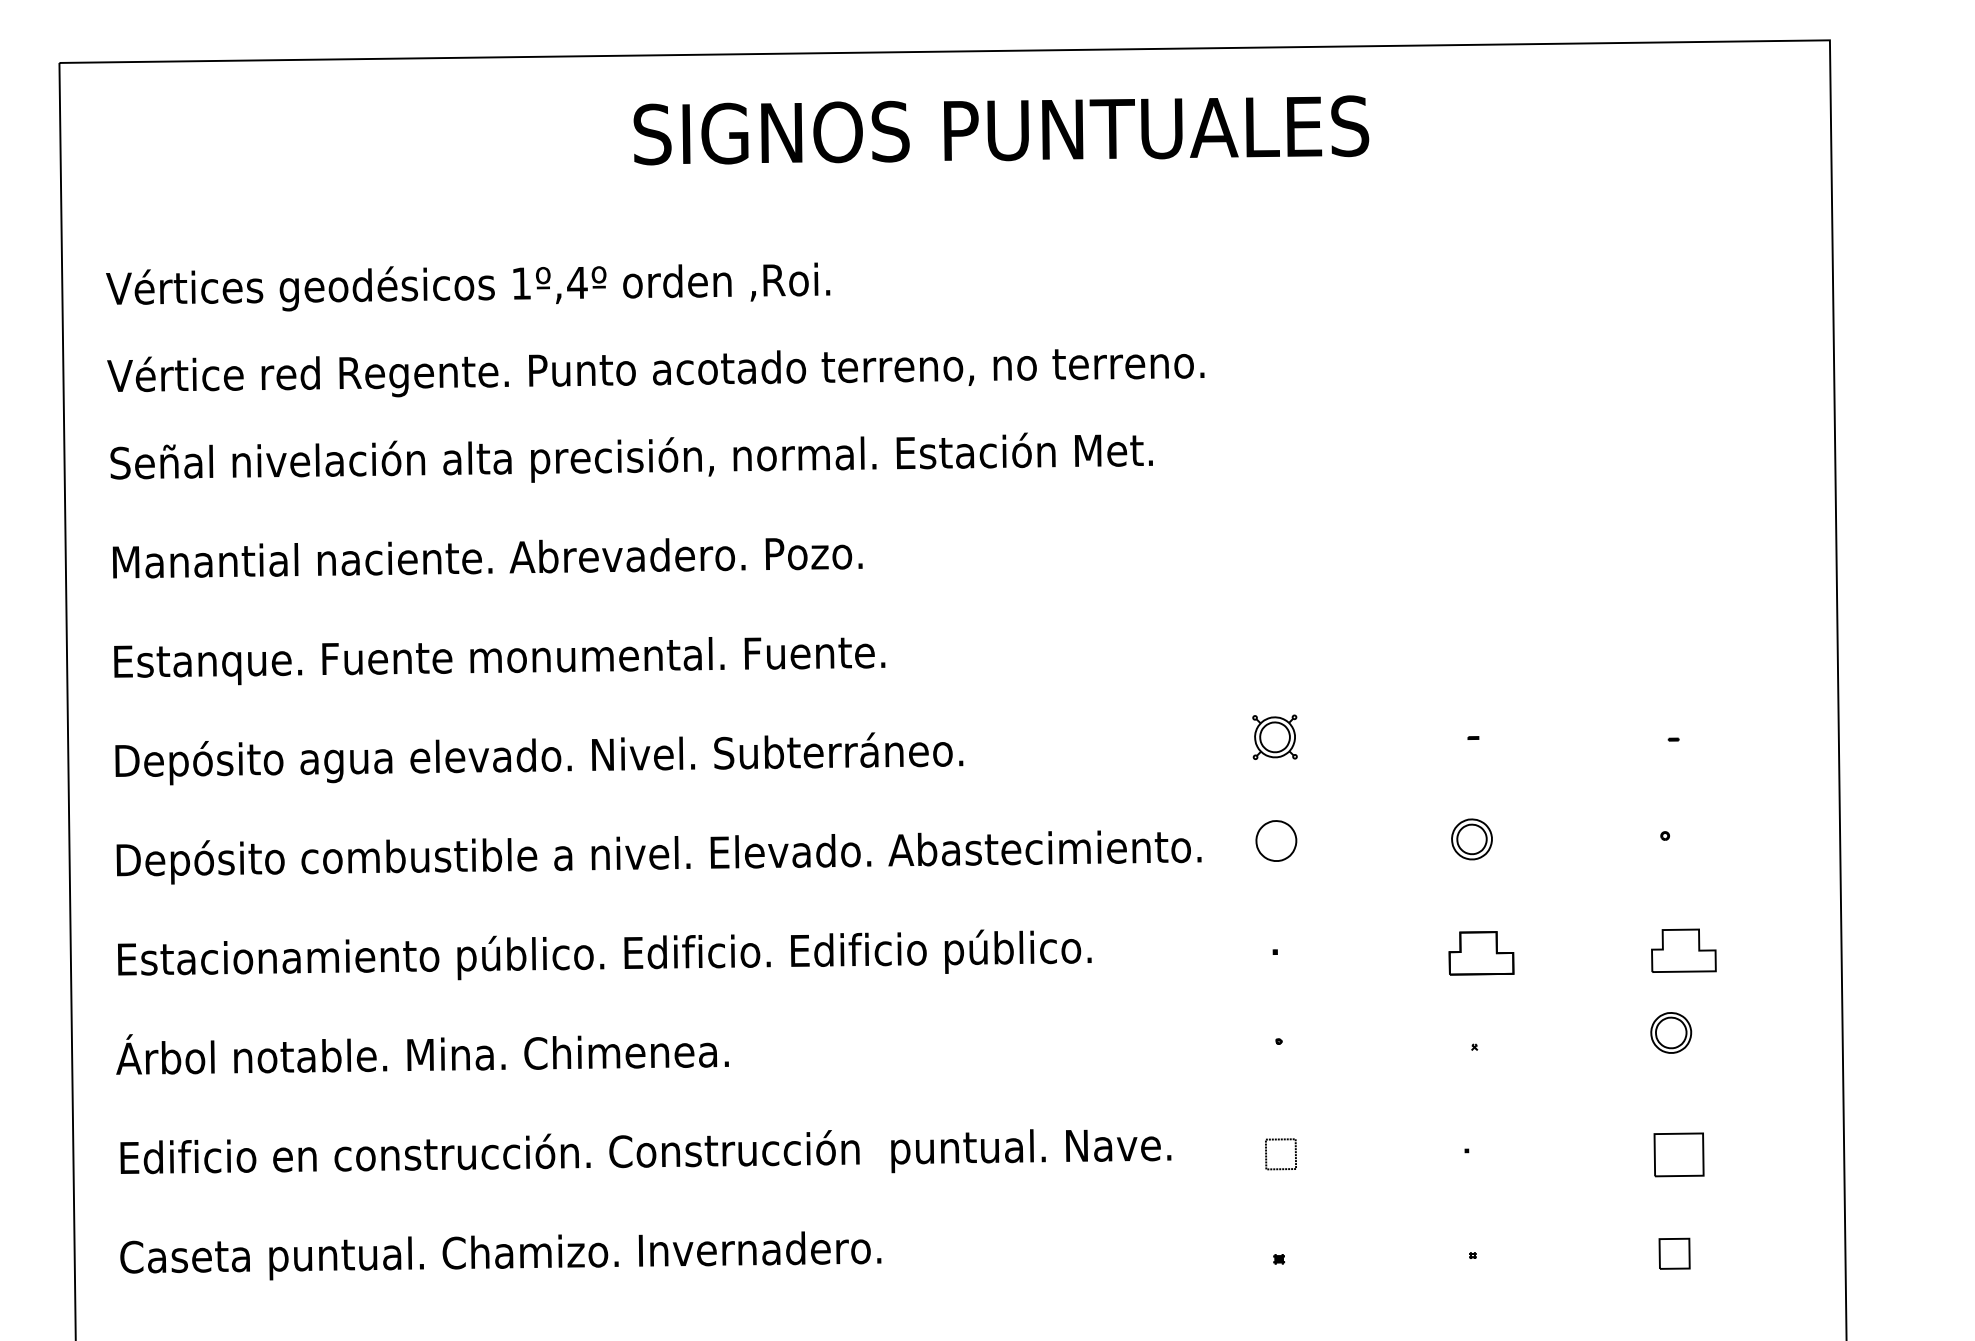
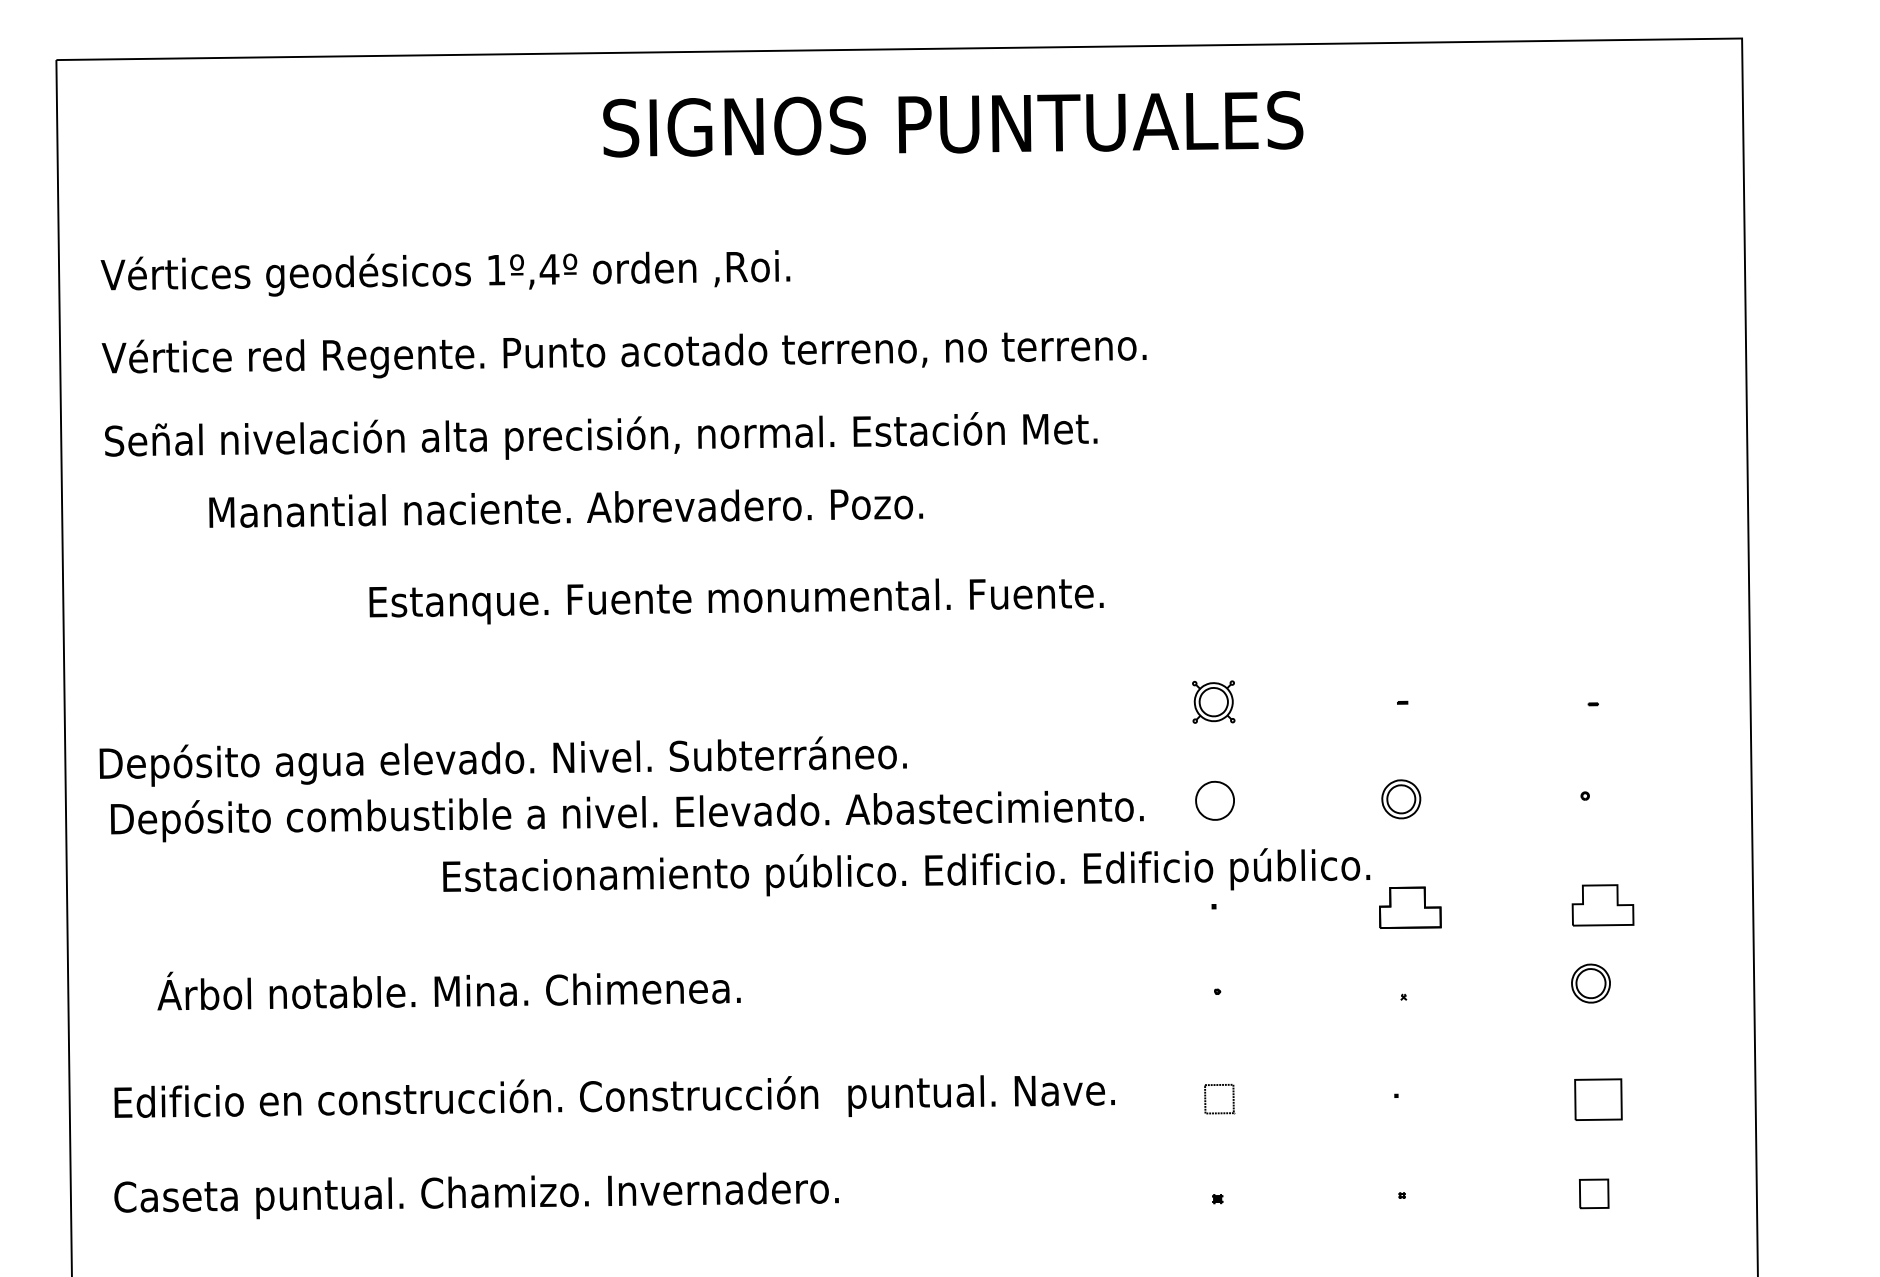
text: (488, 558) -> (566, 508), moved
text: (499, 661) -> (736, 601), moved
text: (538, 758) -> (502, 761), moved
text: (604, 955) -> (906, 872), moved
text: (421, 1053) -> (448, 990), moved

